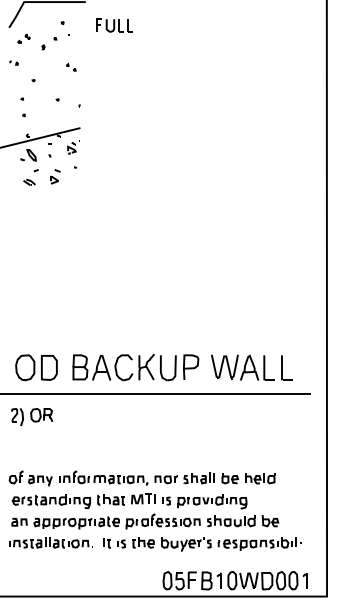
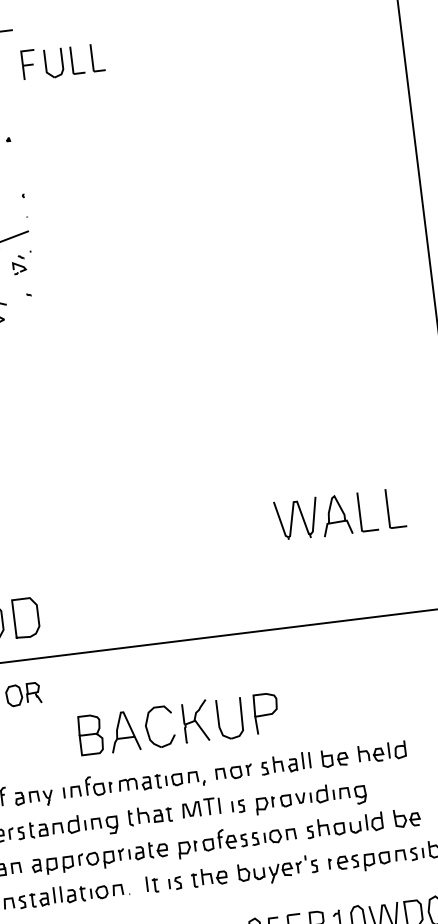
part: (114, 25) -> (62, 61), size x1.4
part: (135, 367) -> (178, 724), moved
part: (251, 367) -> (339, 514), moved

